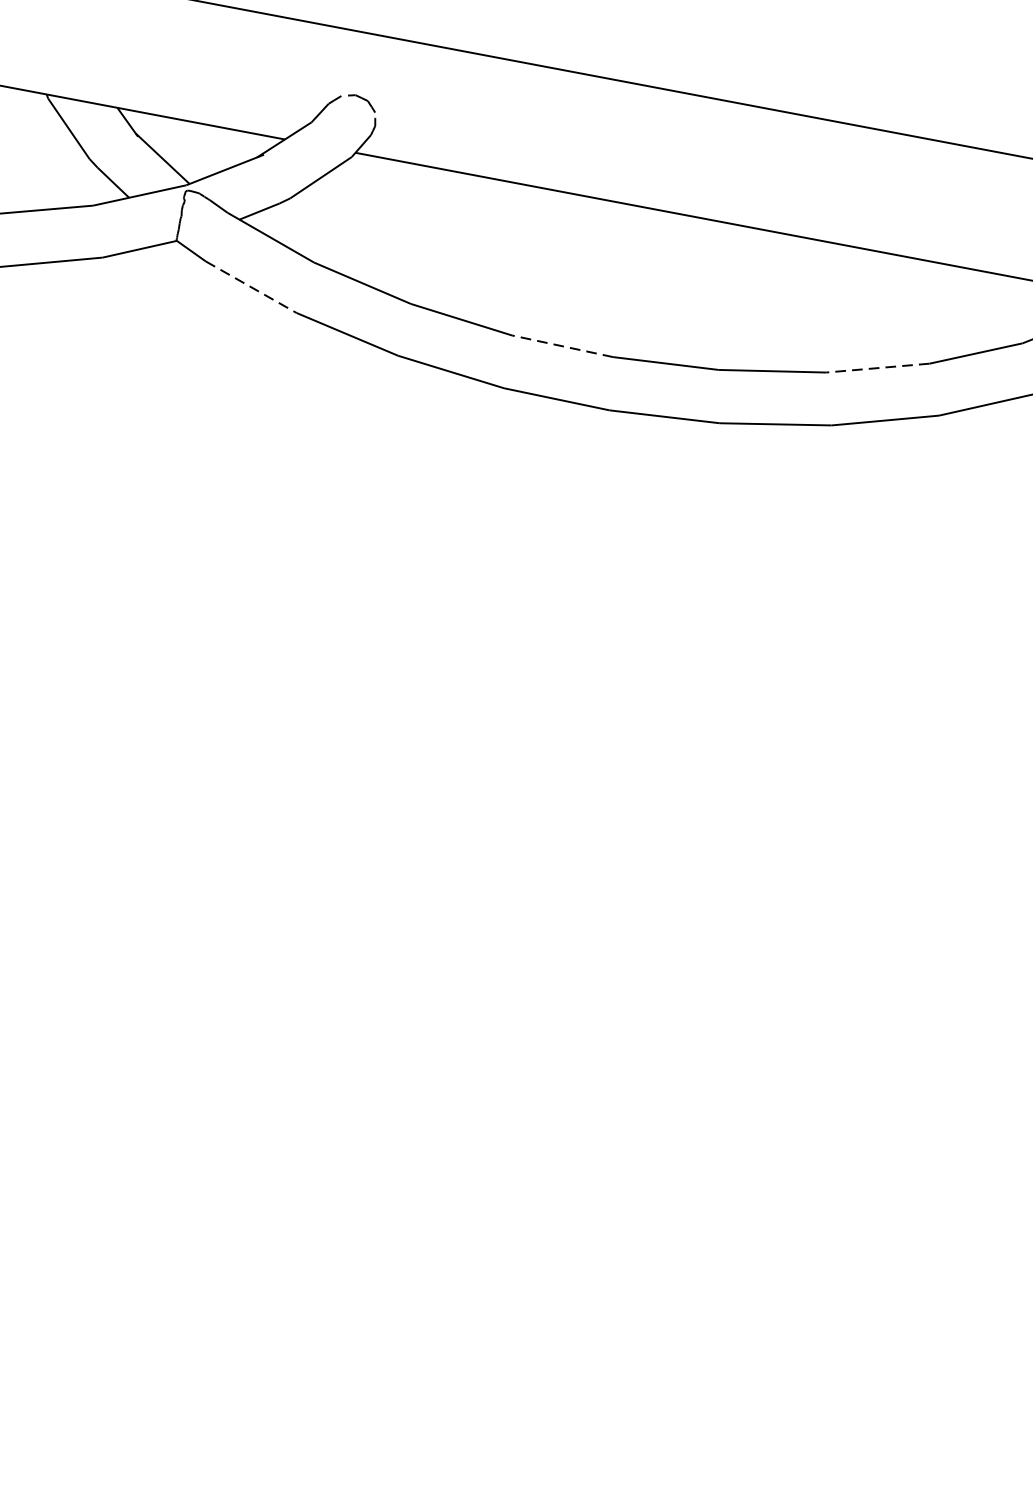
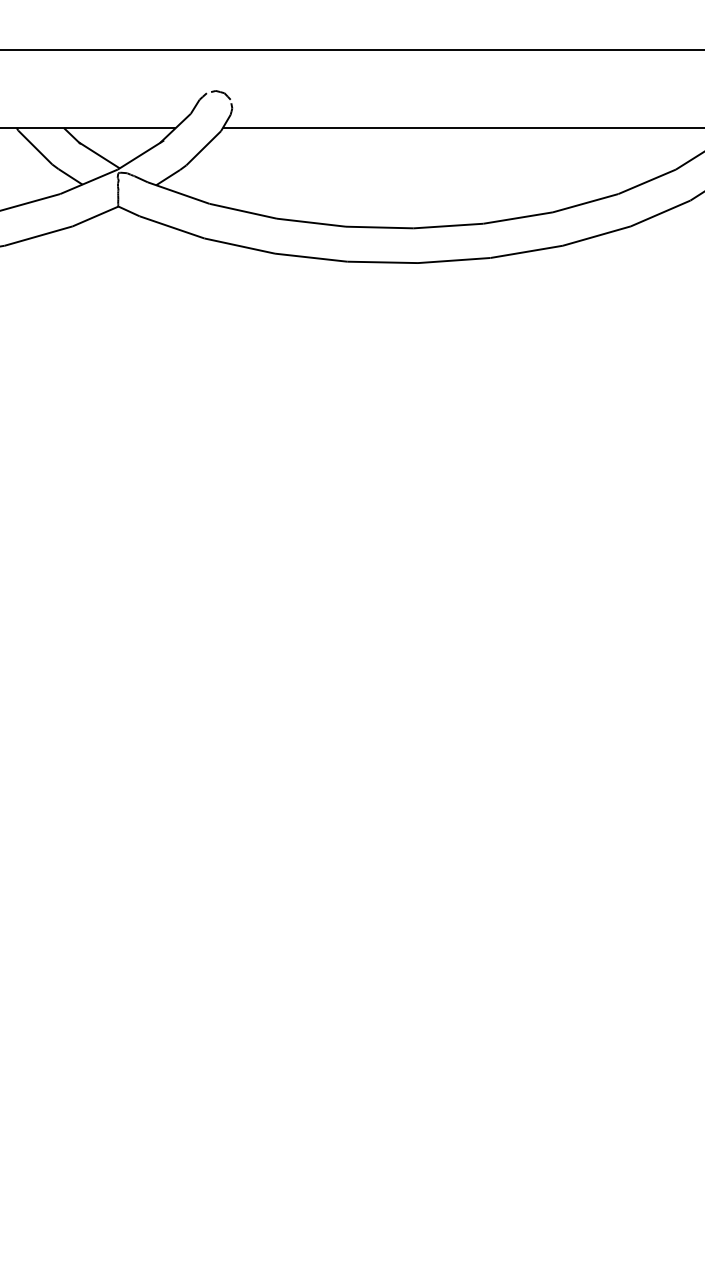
line: (251, 287) -> (172, 227), dashed -> solid
line: (562, 346) -> (379, 227), dashed -> solid
line: (877, 368) -> (585, 203), dashed -> solid

